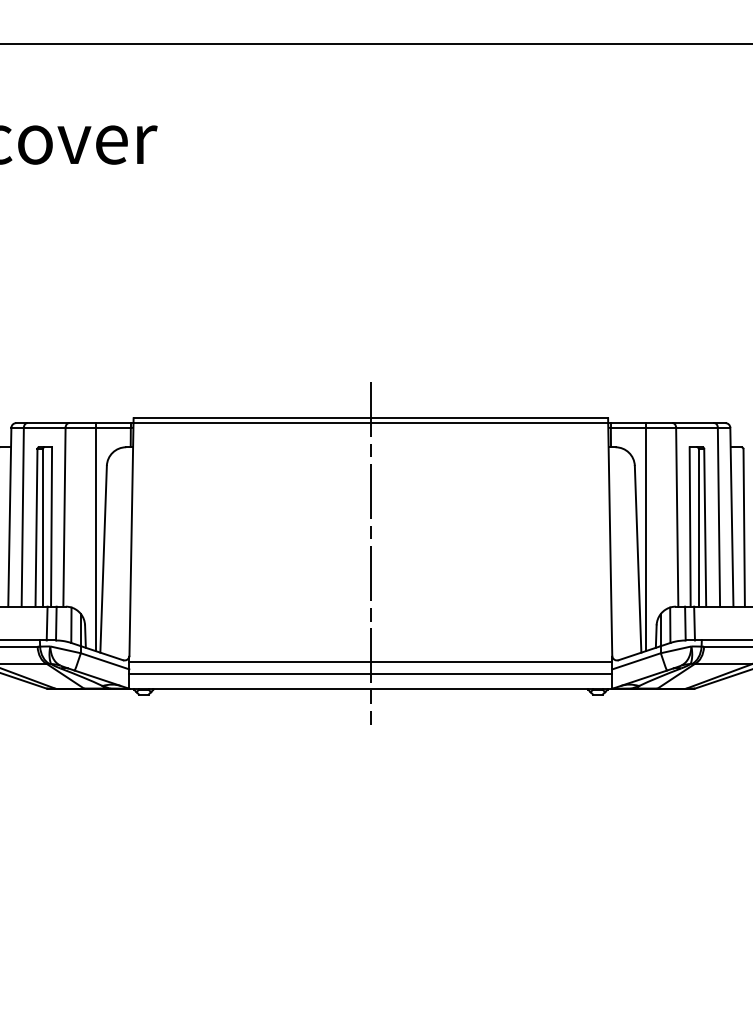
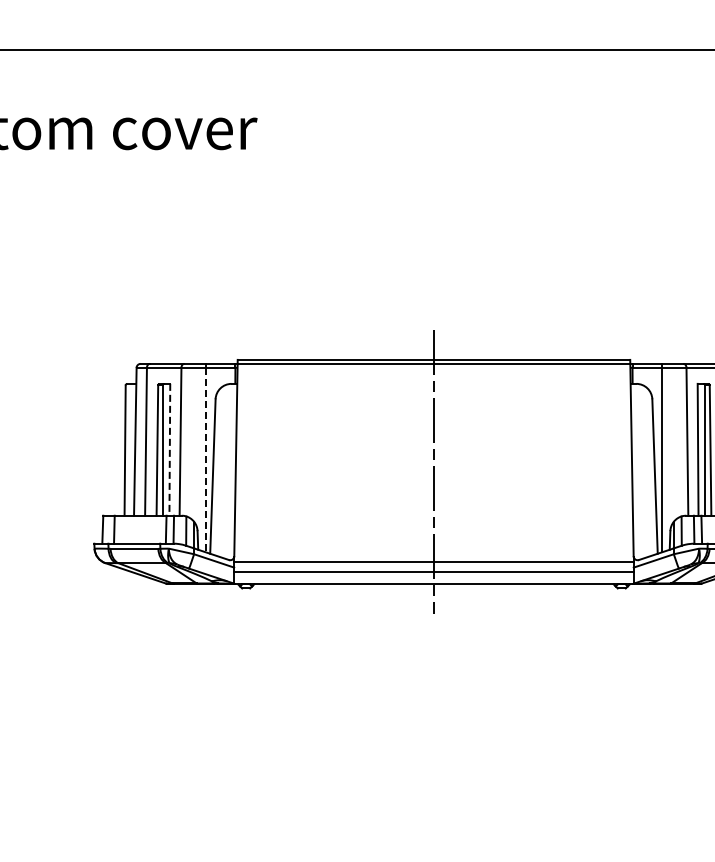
line: (51, 526) -> (169, 449), solid -> dashed
line: (95, 539) -> (206, 460), solid -> dashed

